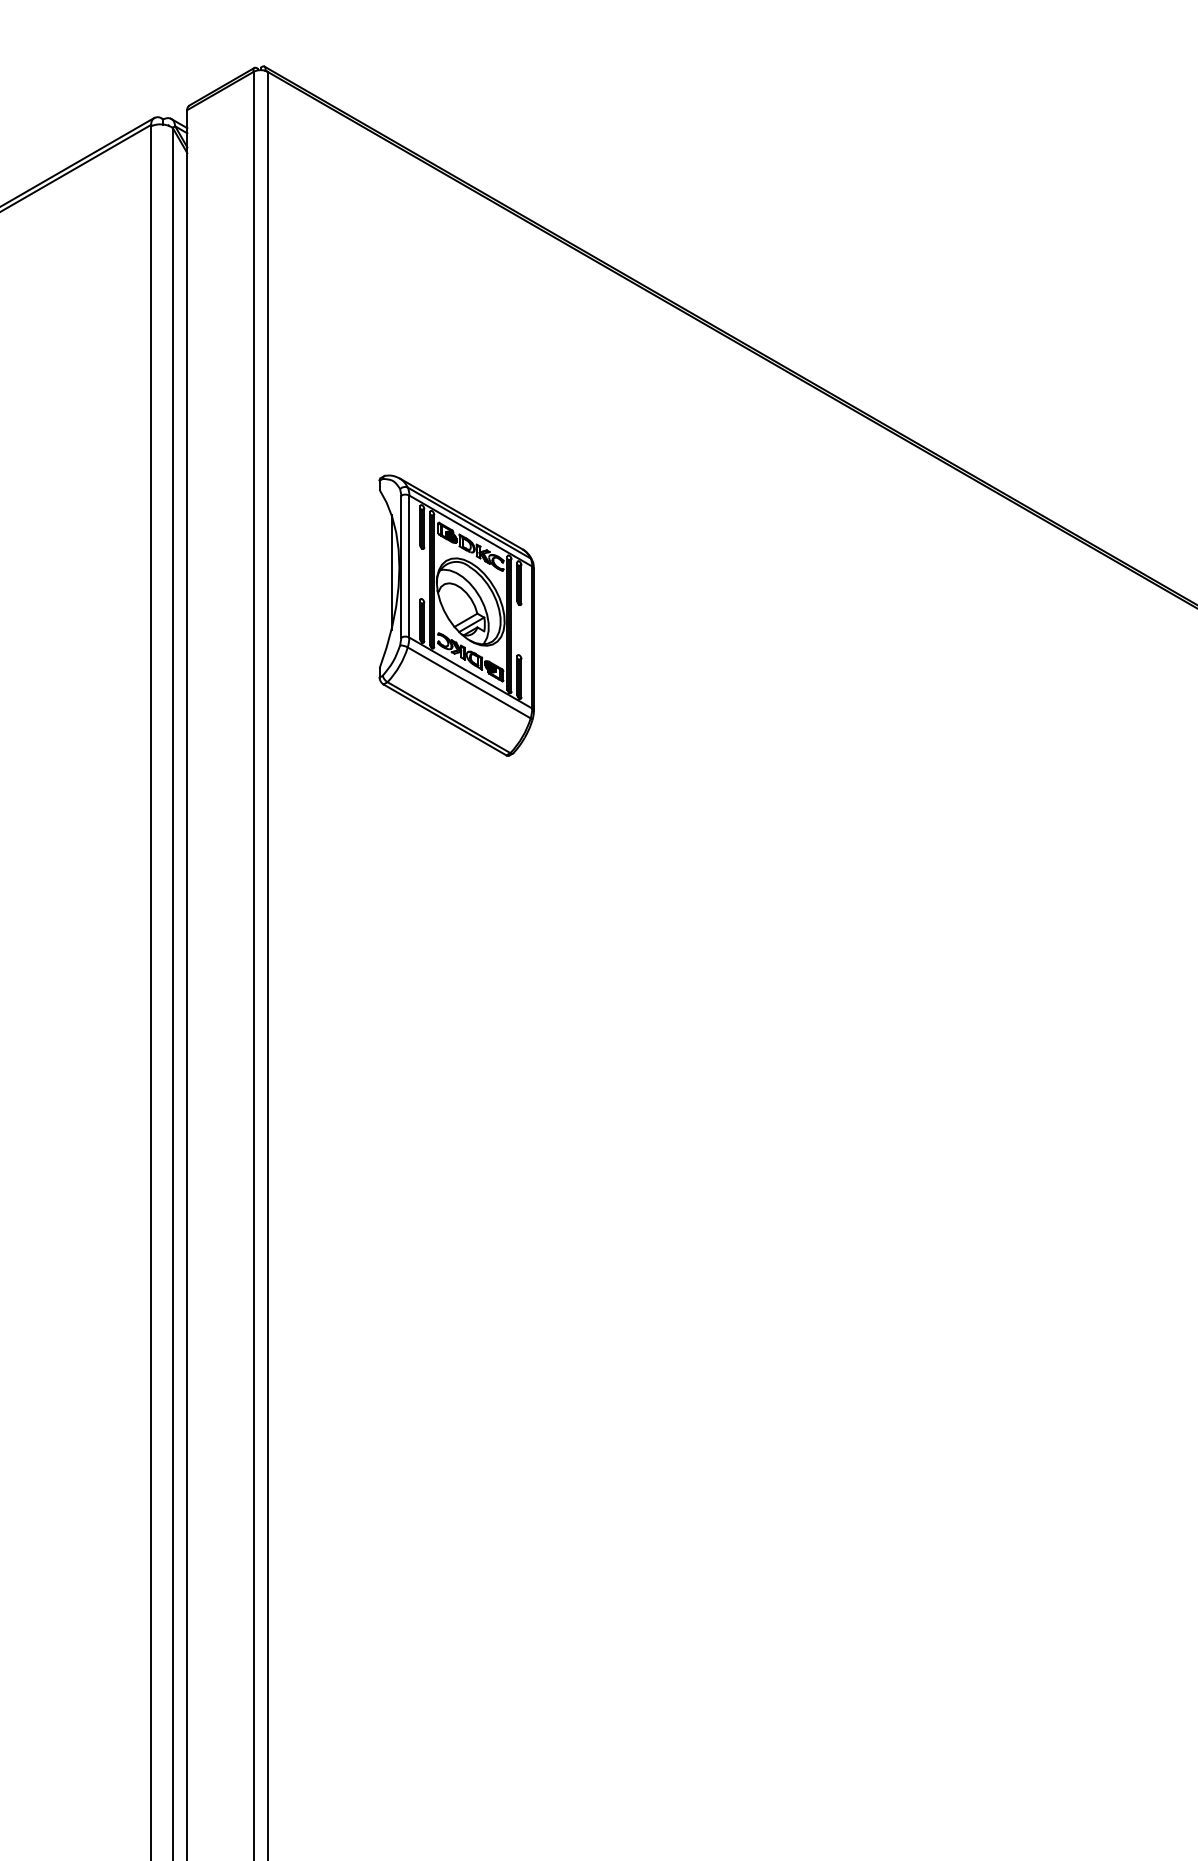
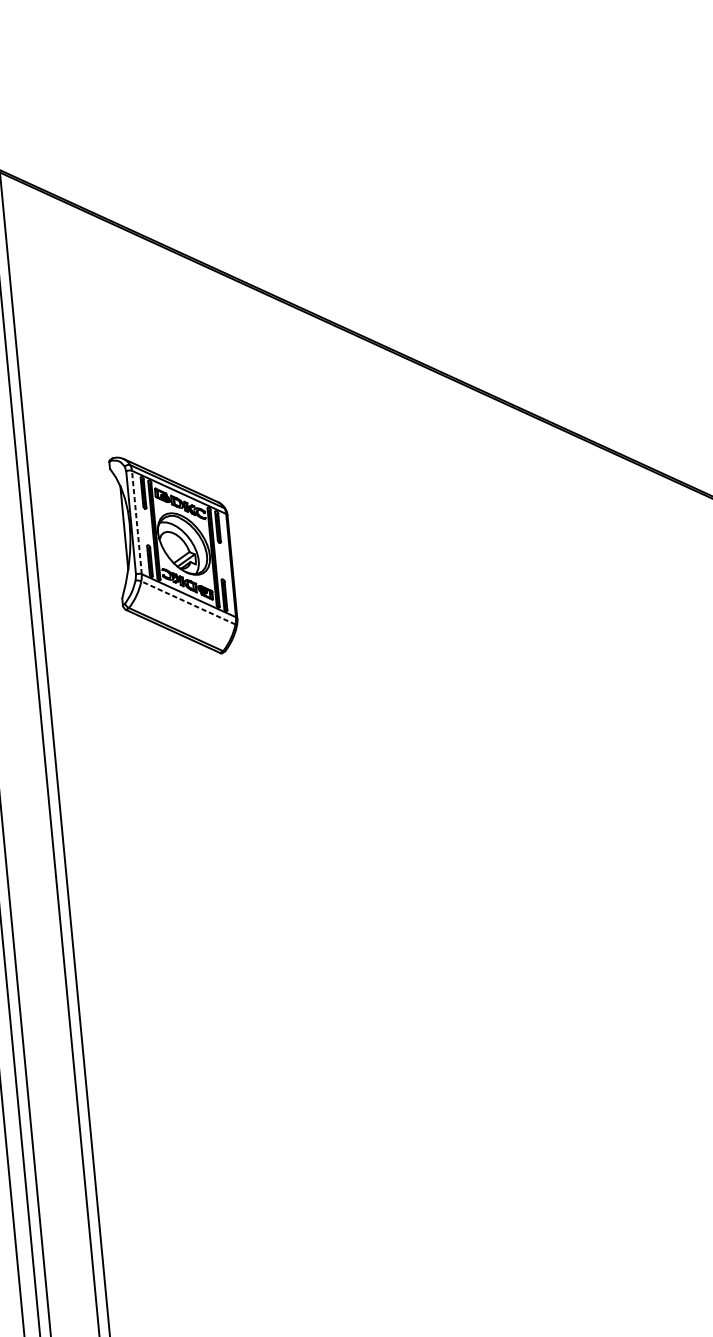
line: (409, 566) -> (136, 522), solid -> dashed
line: (469, 682) -> (188, 602), solid -> dashed

